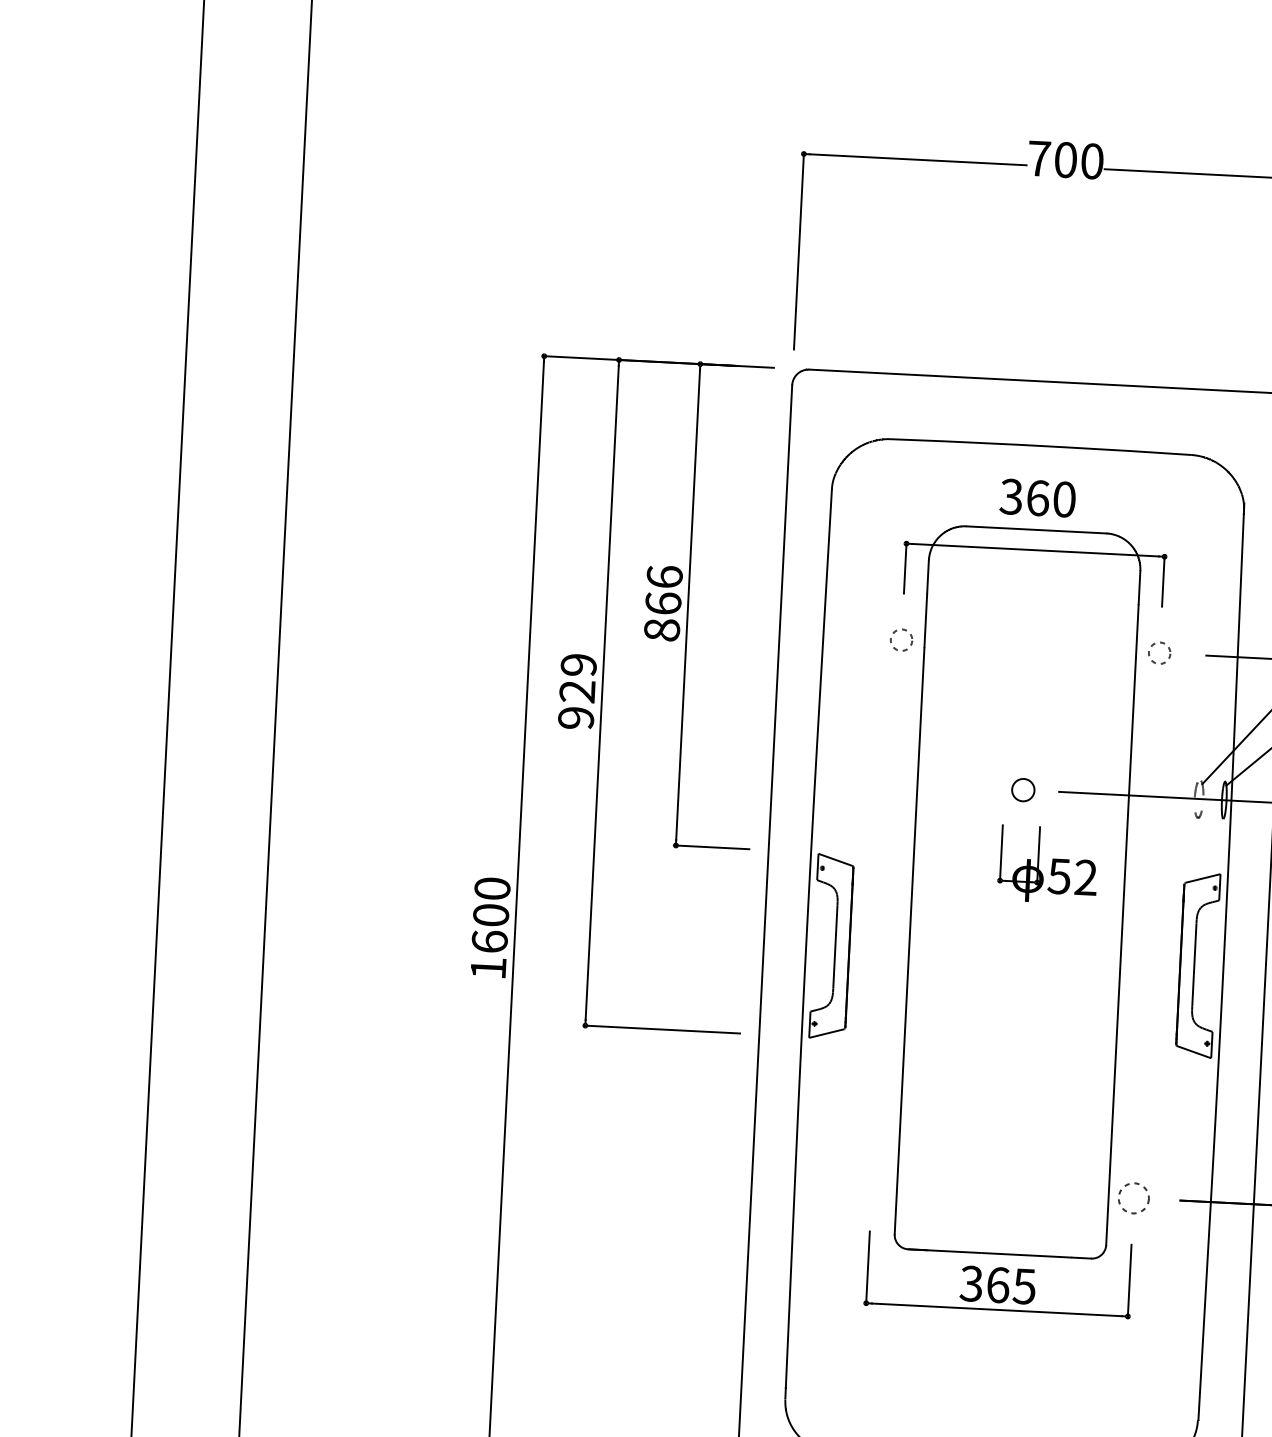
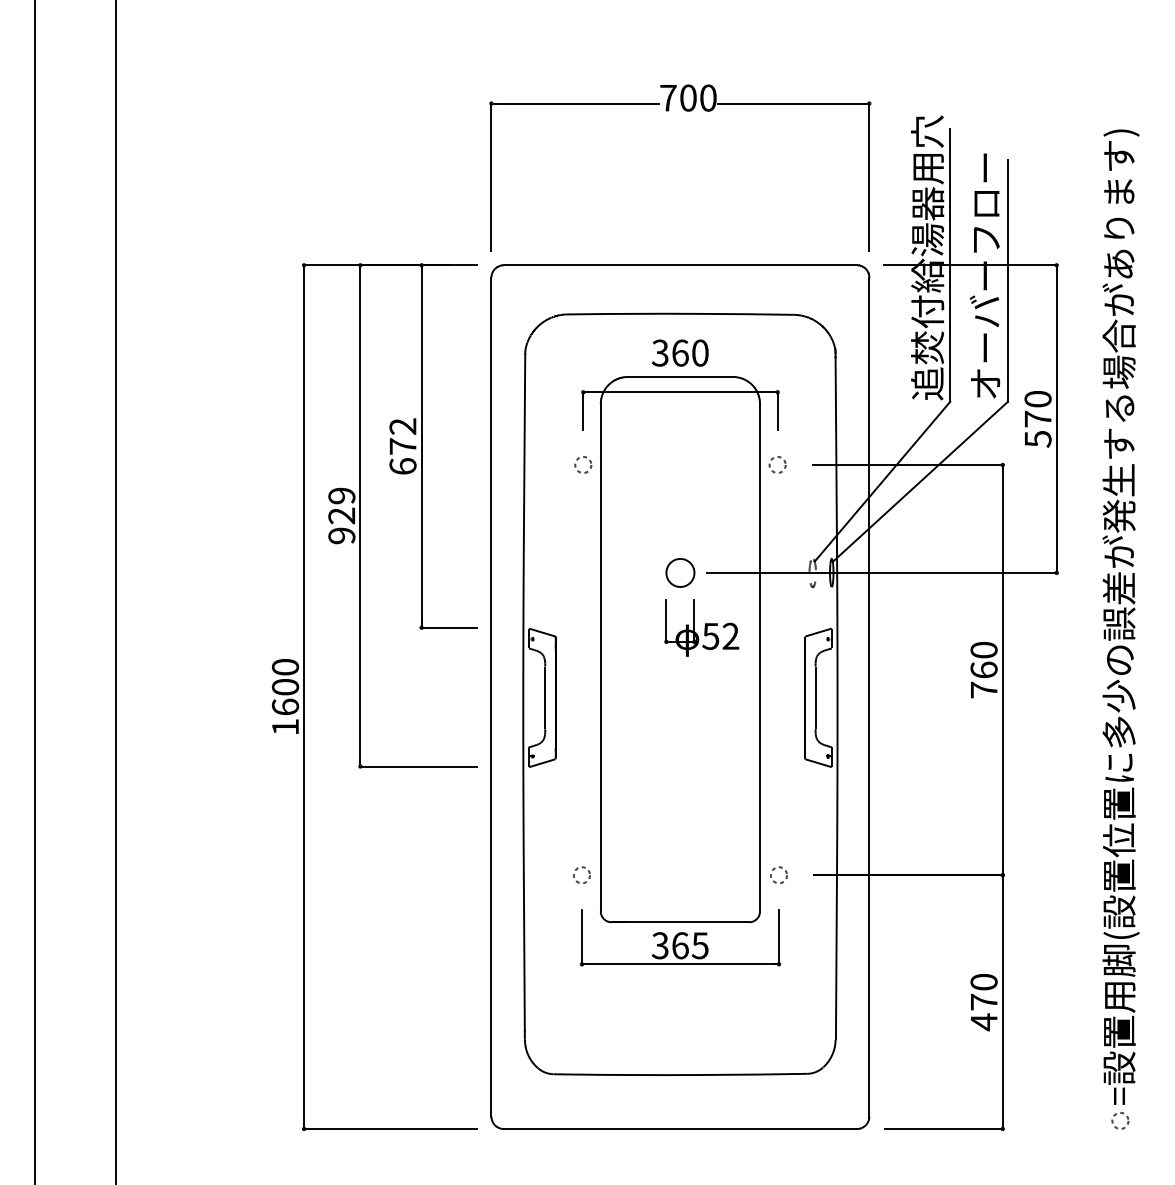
text: (662, 603) -> (402, 446), 866 -> 672
circle: (1023, 789) -> (680, 572), size x1.67
circle: (871, 1183) -> (581, 874), added
circle: (1133, 1197) -> (778, 874), size x0.71

